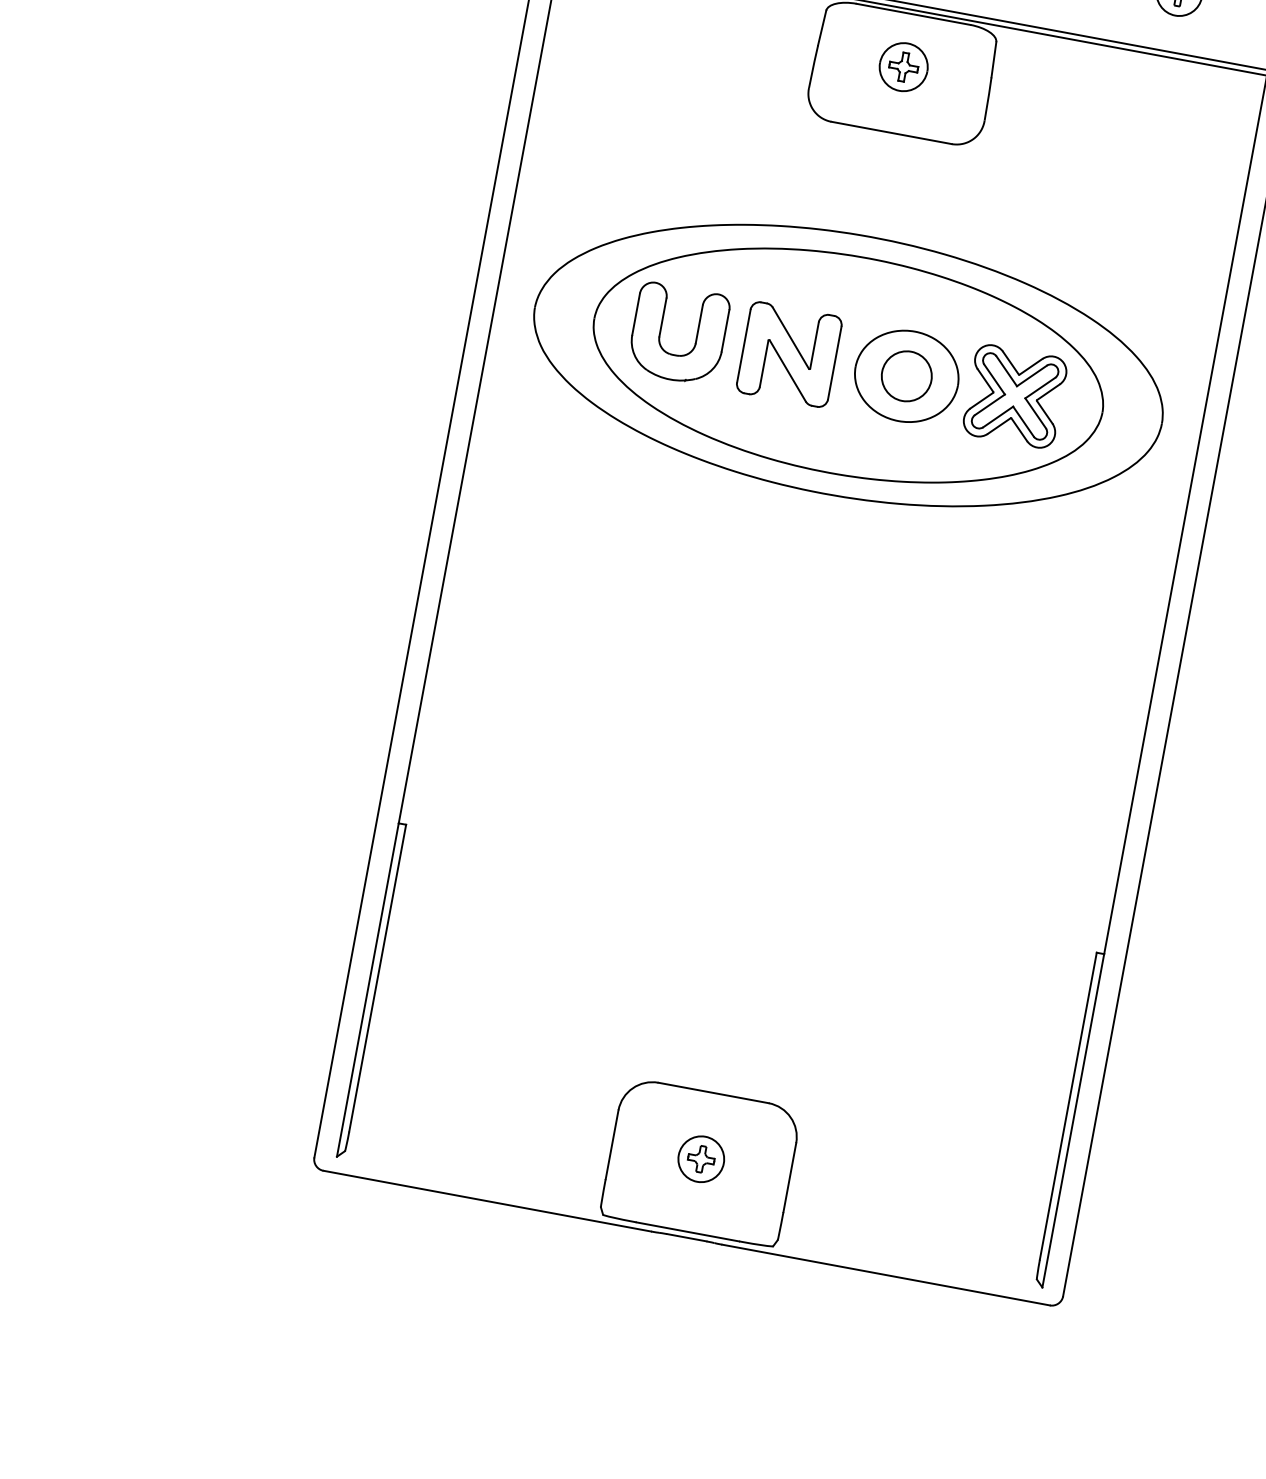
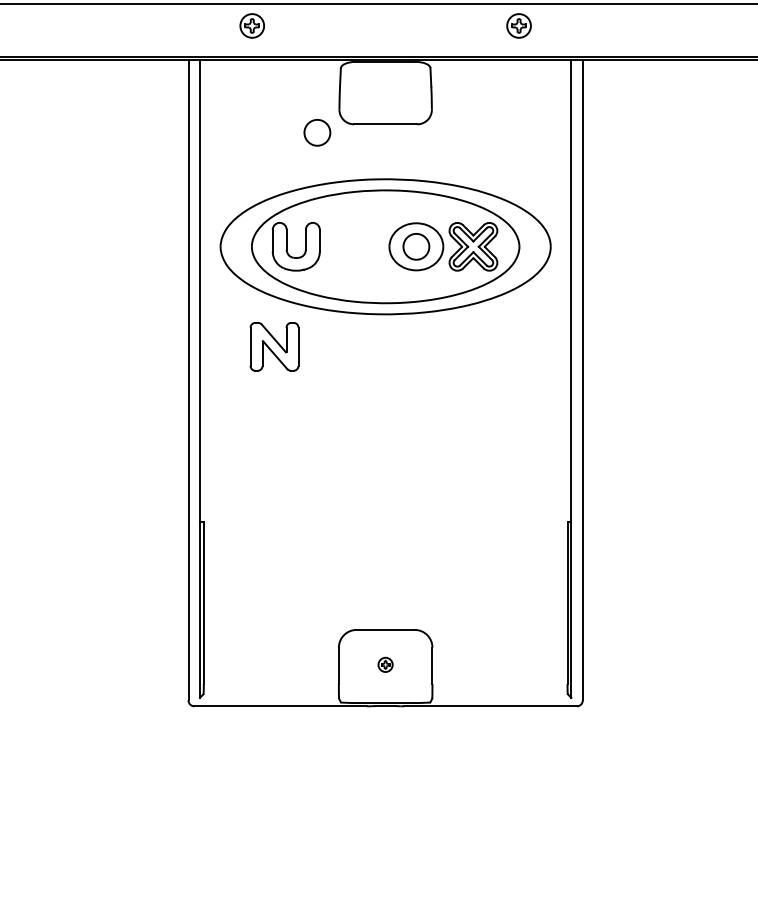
part: (903, 66) -> (385, 89), removed
circle: (759, 124) -> (317, 132), added
part: (789, 353) -> (274, 346), moved
part: (701, 1158) -> (385, 664), size x0.6

